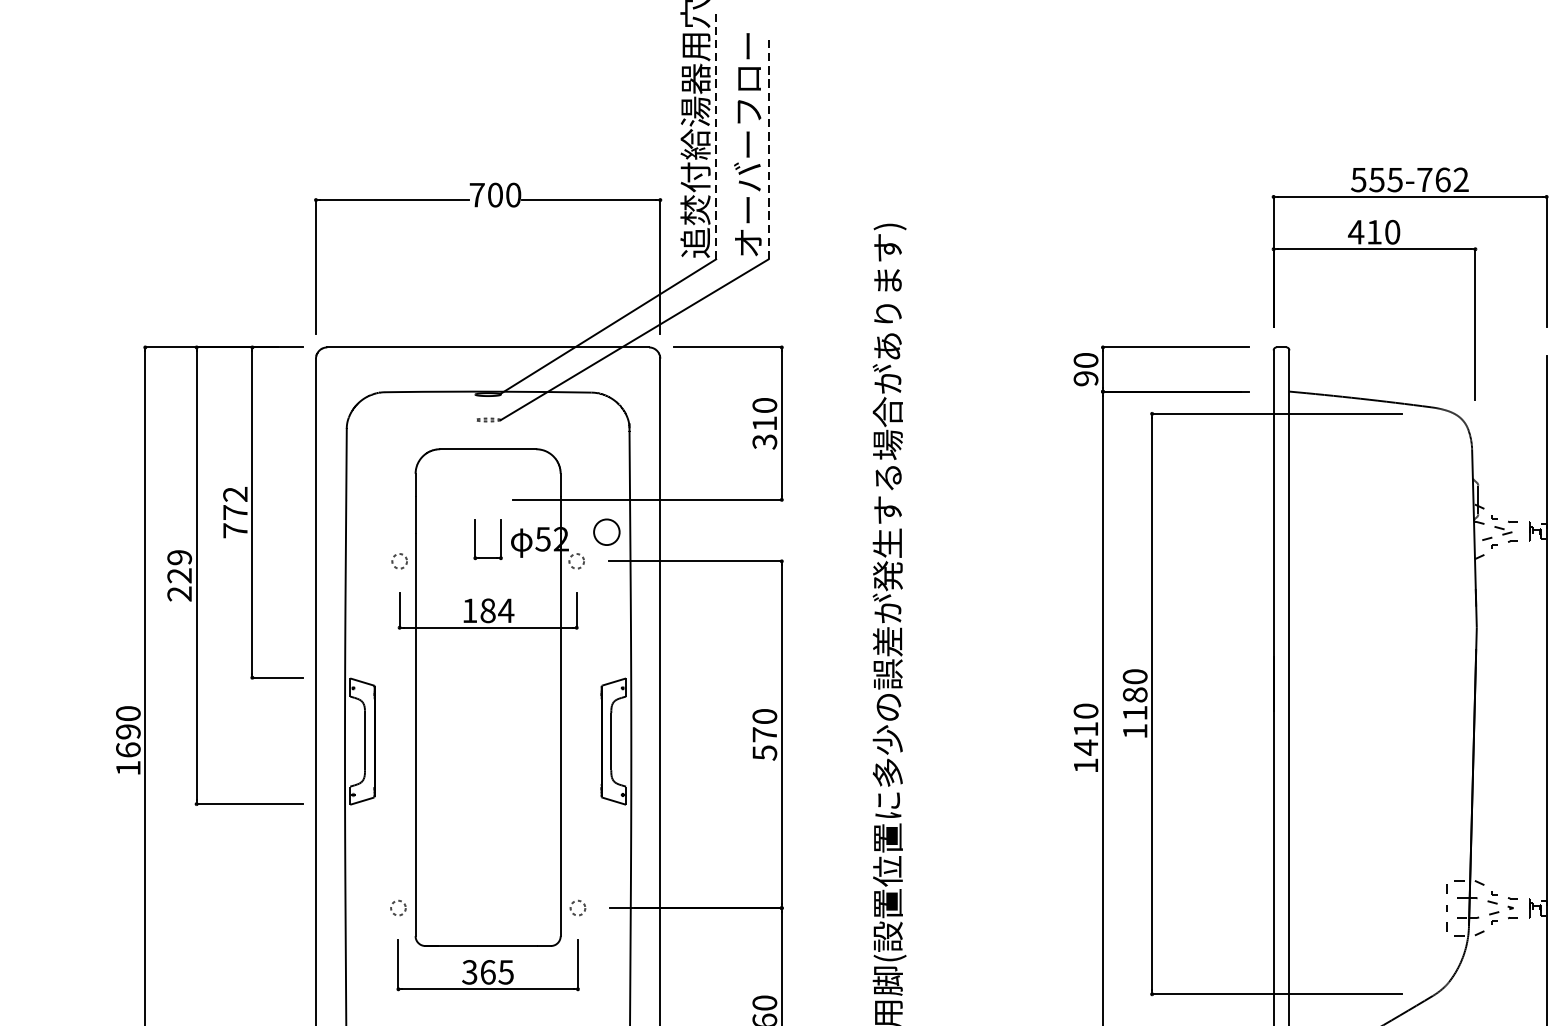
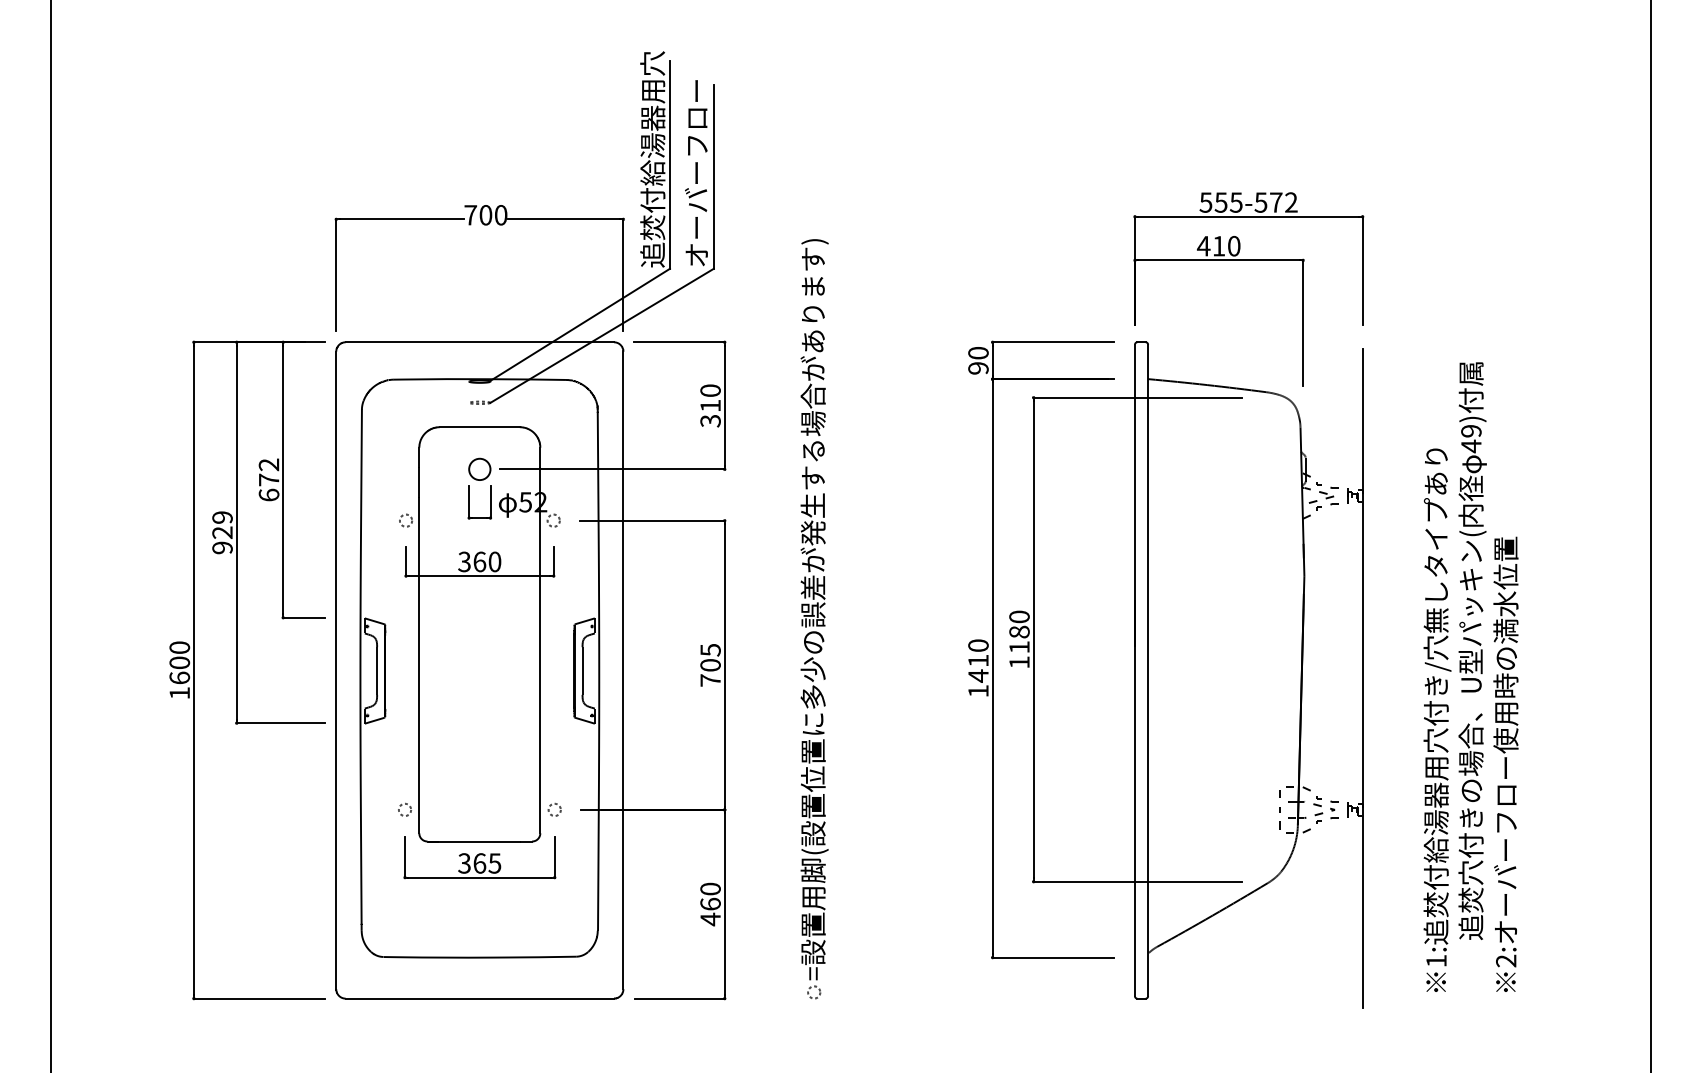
line: (715, 135) -> (669, 165), dashed -> solid
line: (768, 148) -> (713, 176), dashed -> solid
text: (1433, 179) -> (1268, 202), 555-762 -> 555-572
text: (234, 529) -> (268, 494), 772 -> 672
circle: (606, 531) -> (479, 468), moved
text: (179, 593) -> (222, 547), 229 -> 929
text: (487, 610) -> (479, 561), 184 -> 360
text: (128, 731) -> (179, 662), 1690 -> 1600
text: (764, 734) -> (710, 665), 570 -> 705

